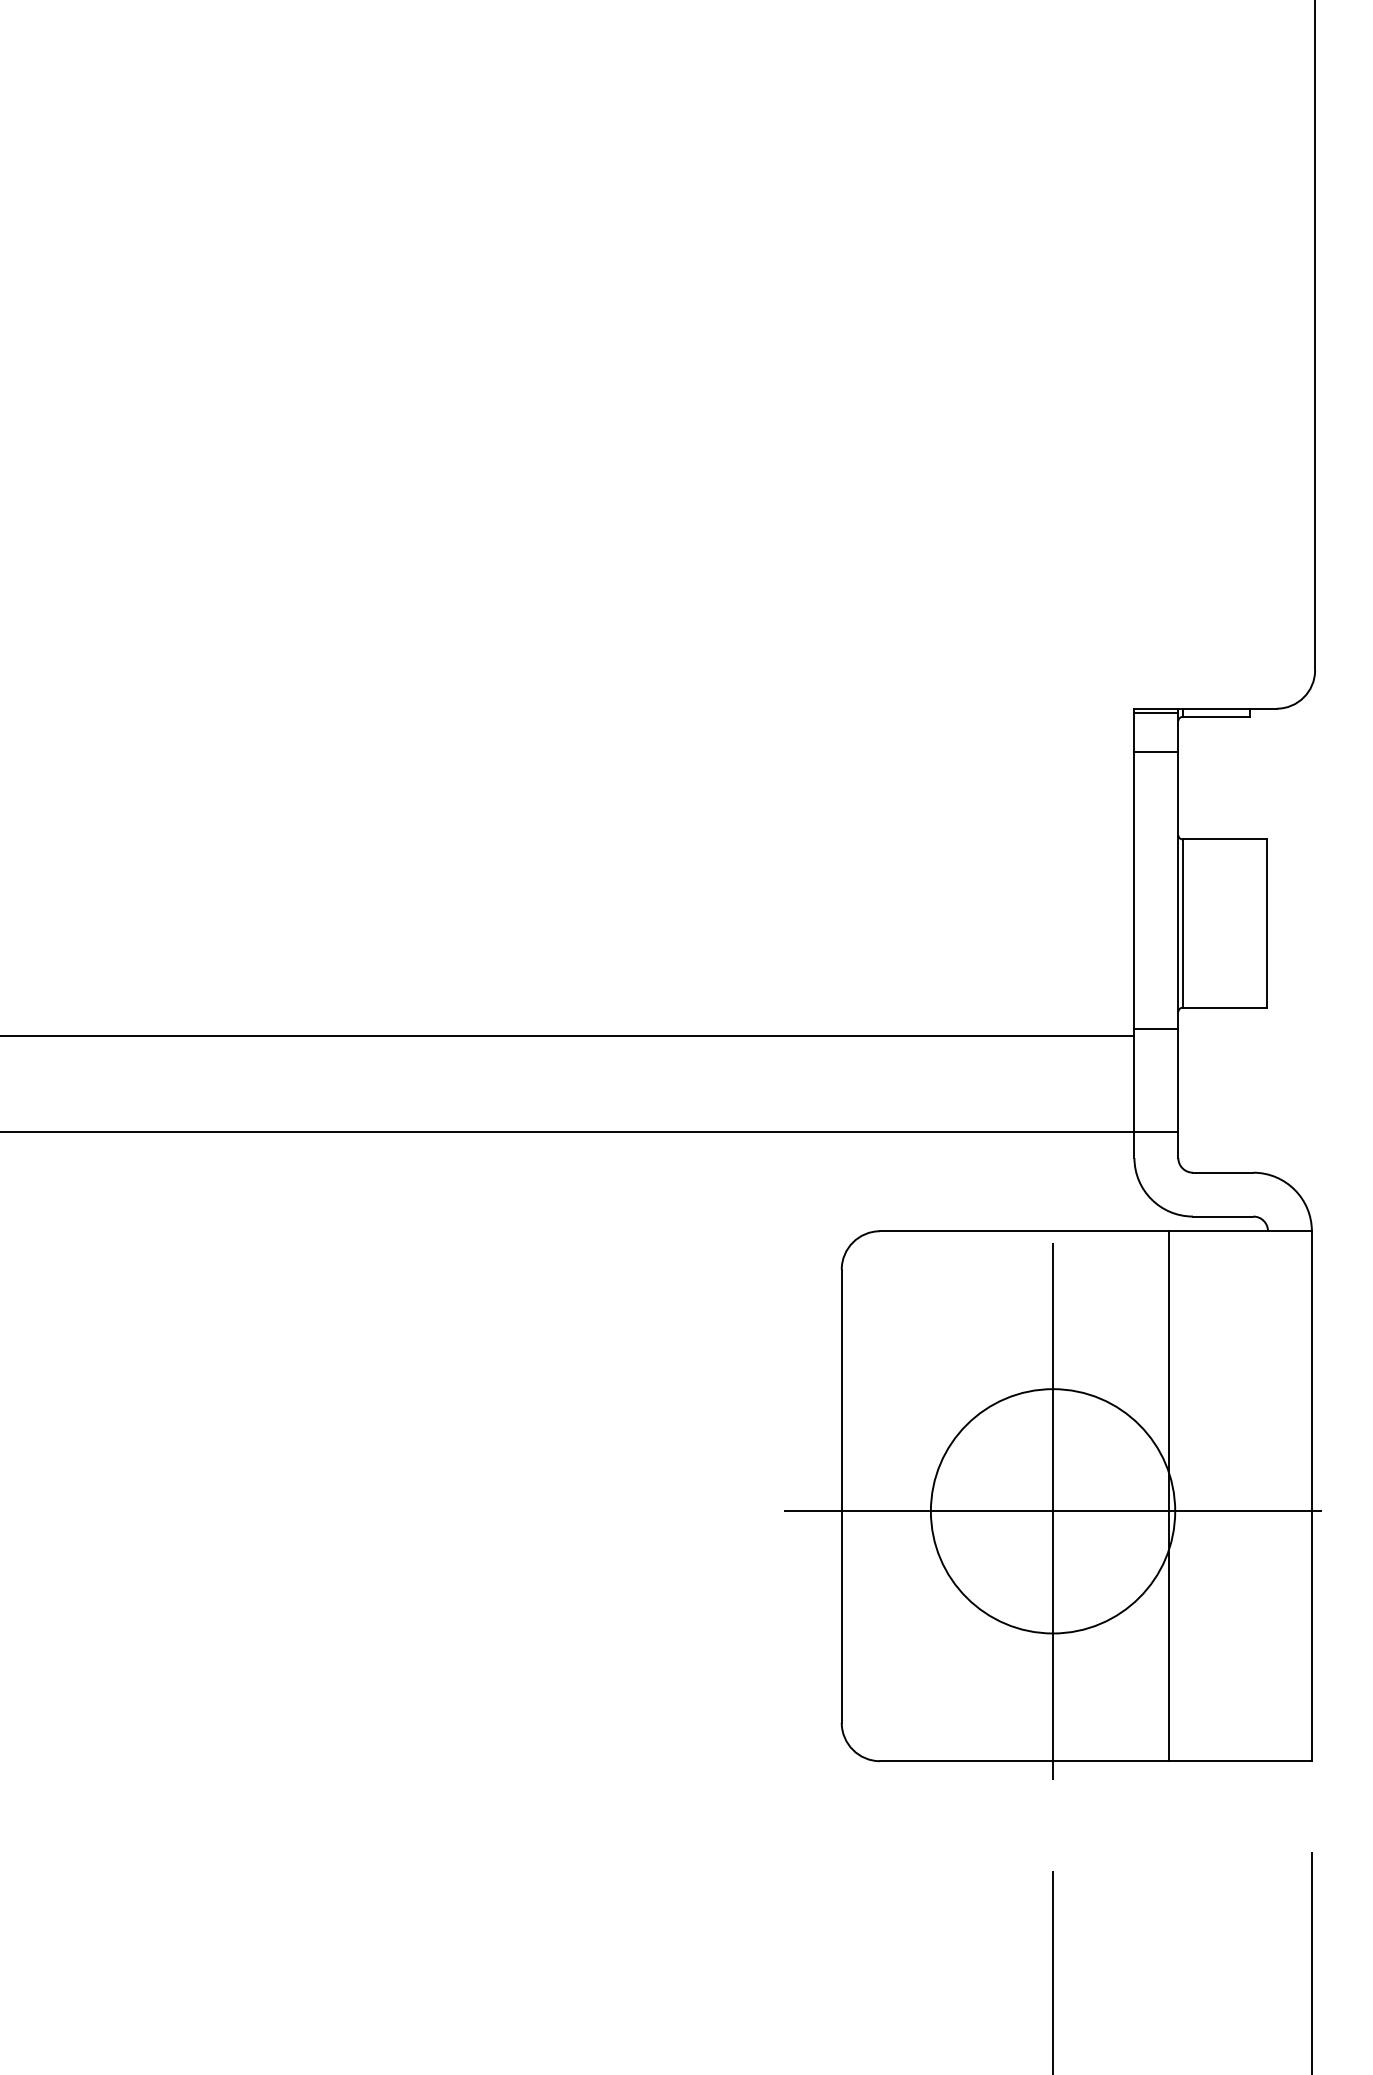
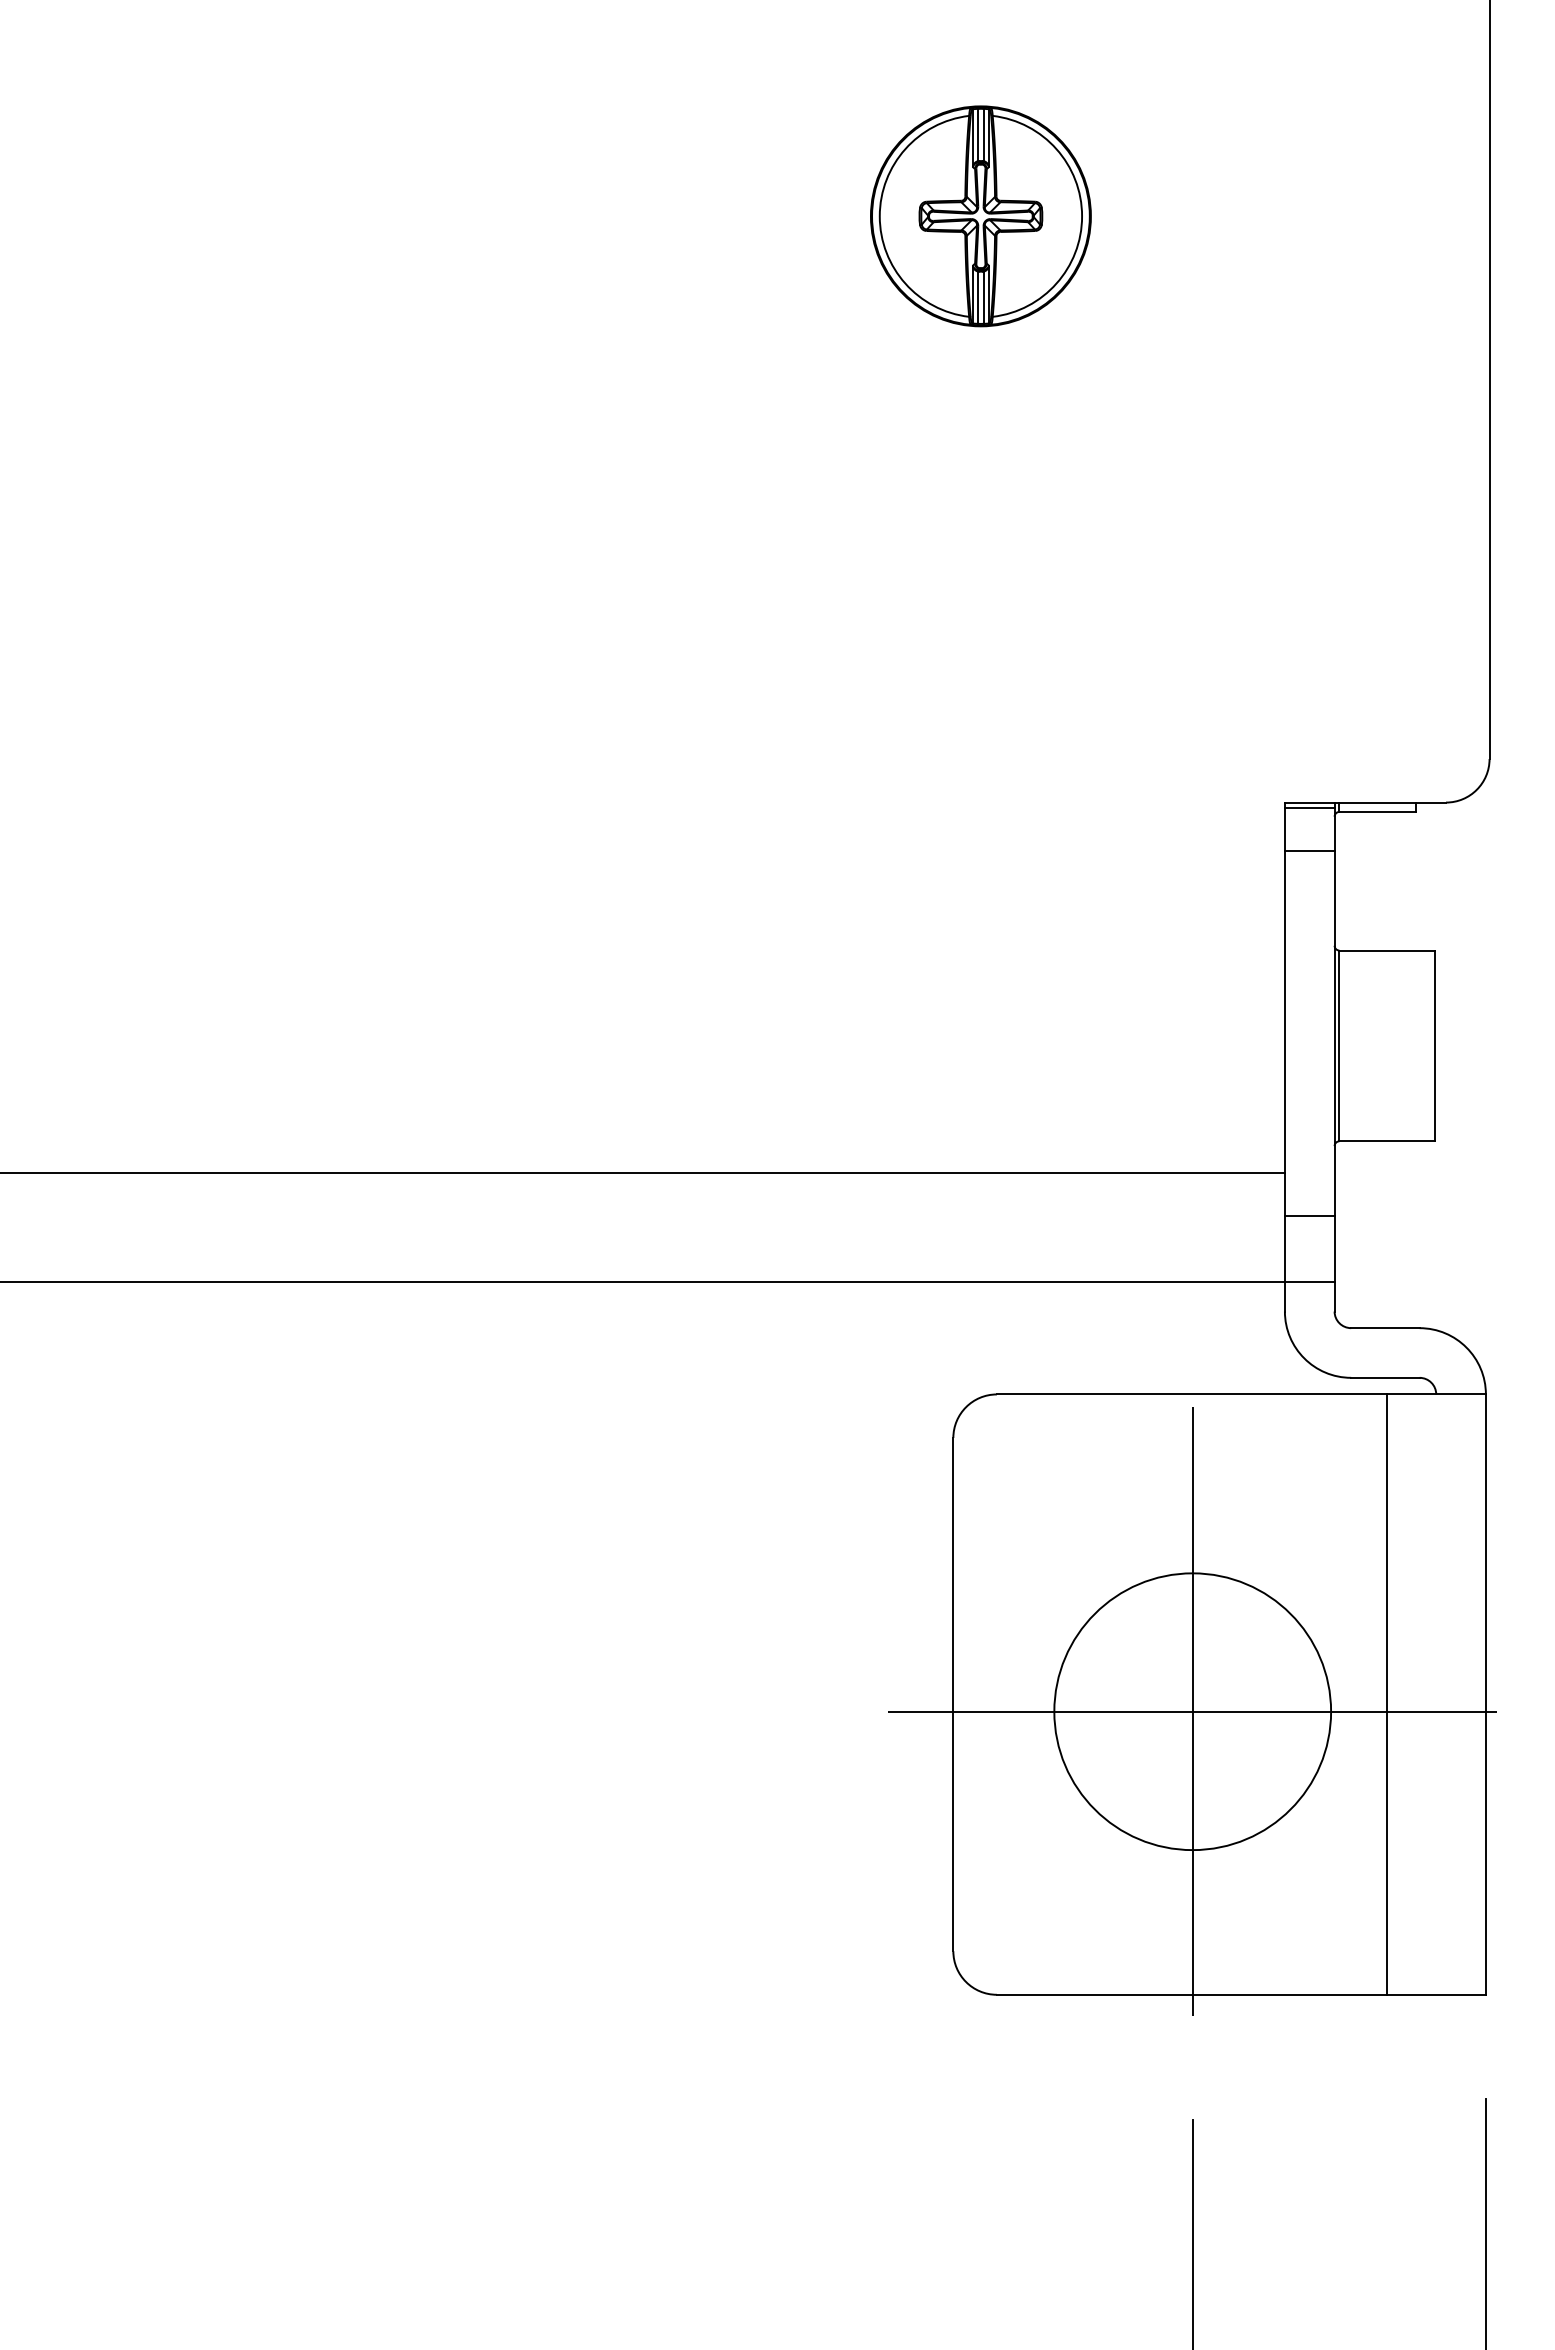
part: (865, 191) -> (980, 216), added
line: (1156, 1029) -> (1309, 1216), moved
line: (1168, 1496) -> (1386, 1694), moved

